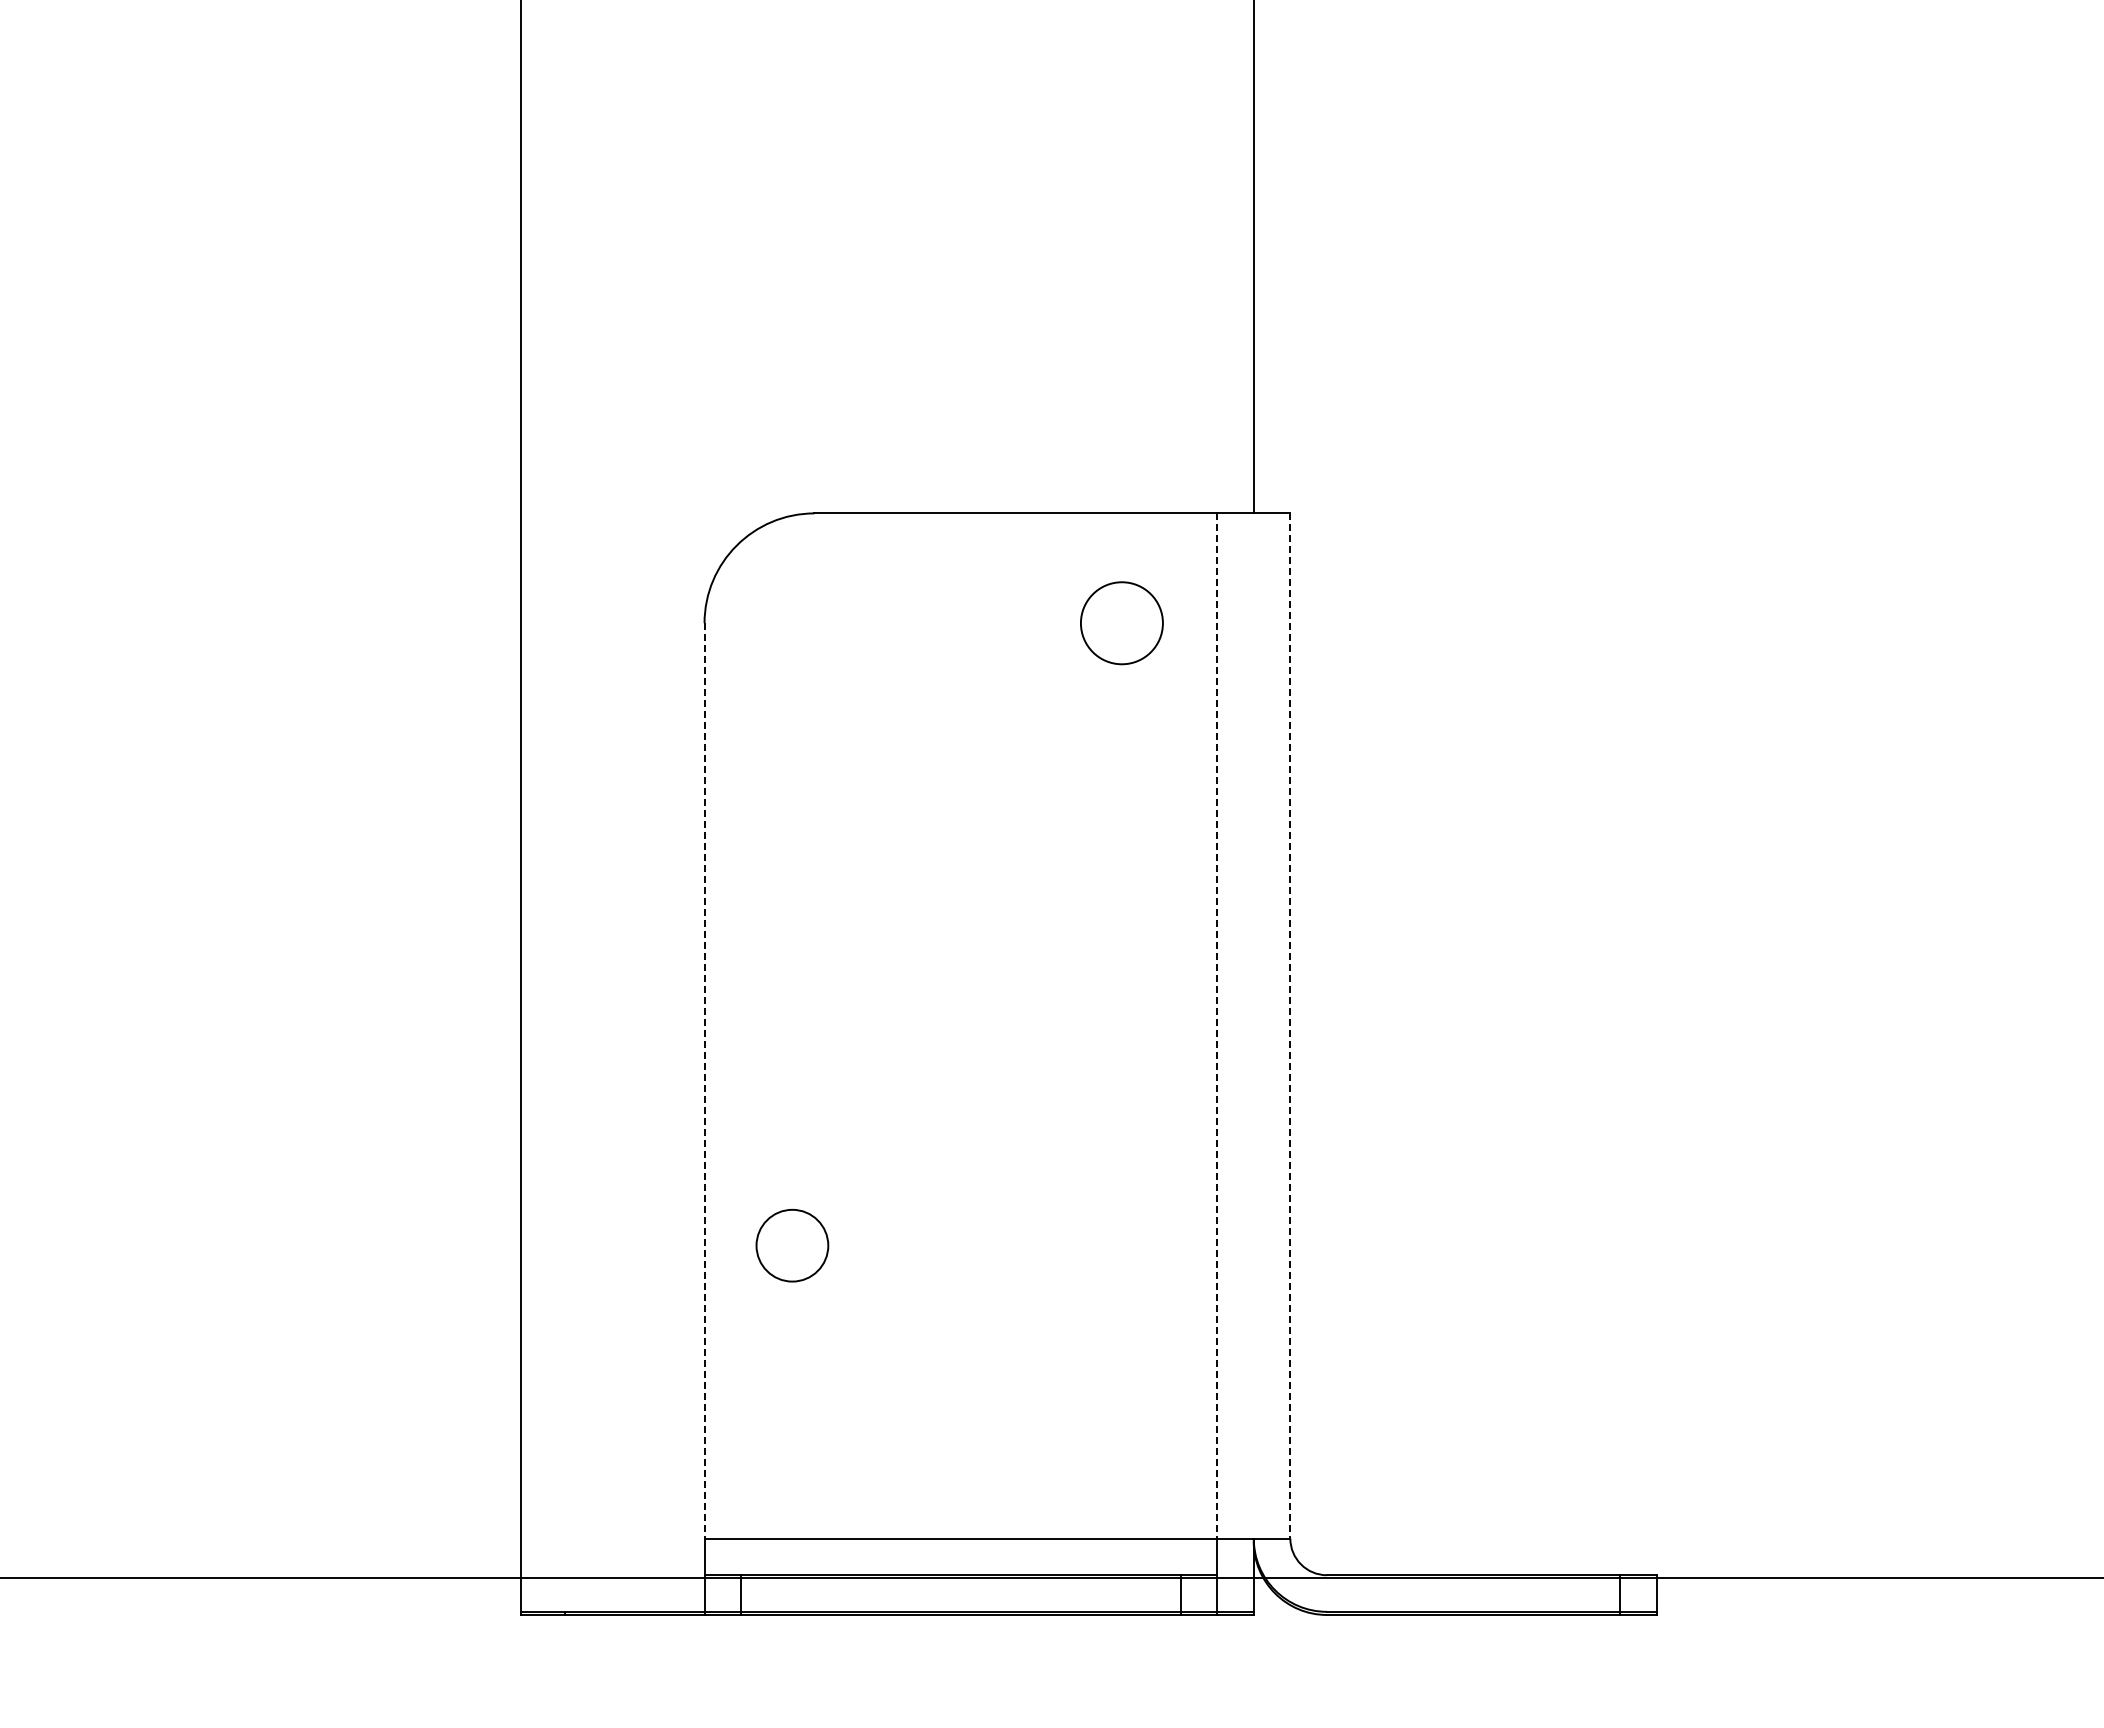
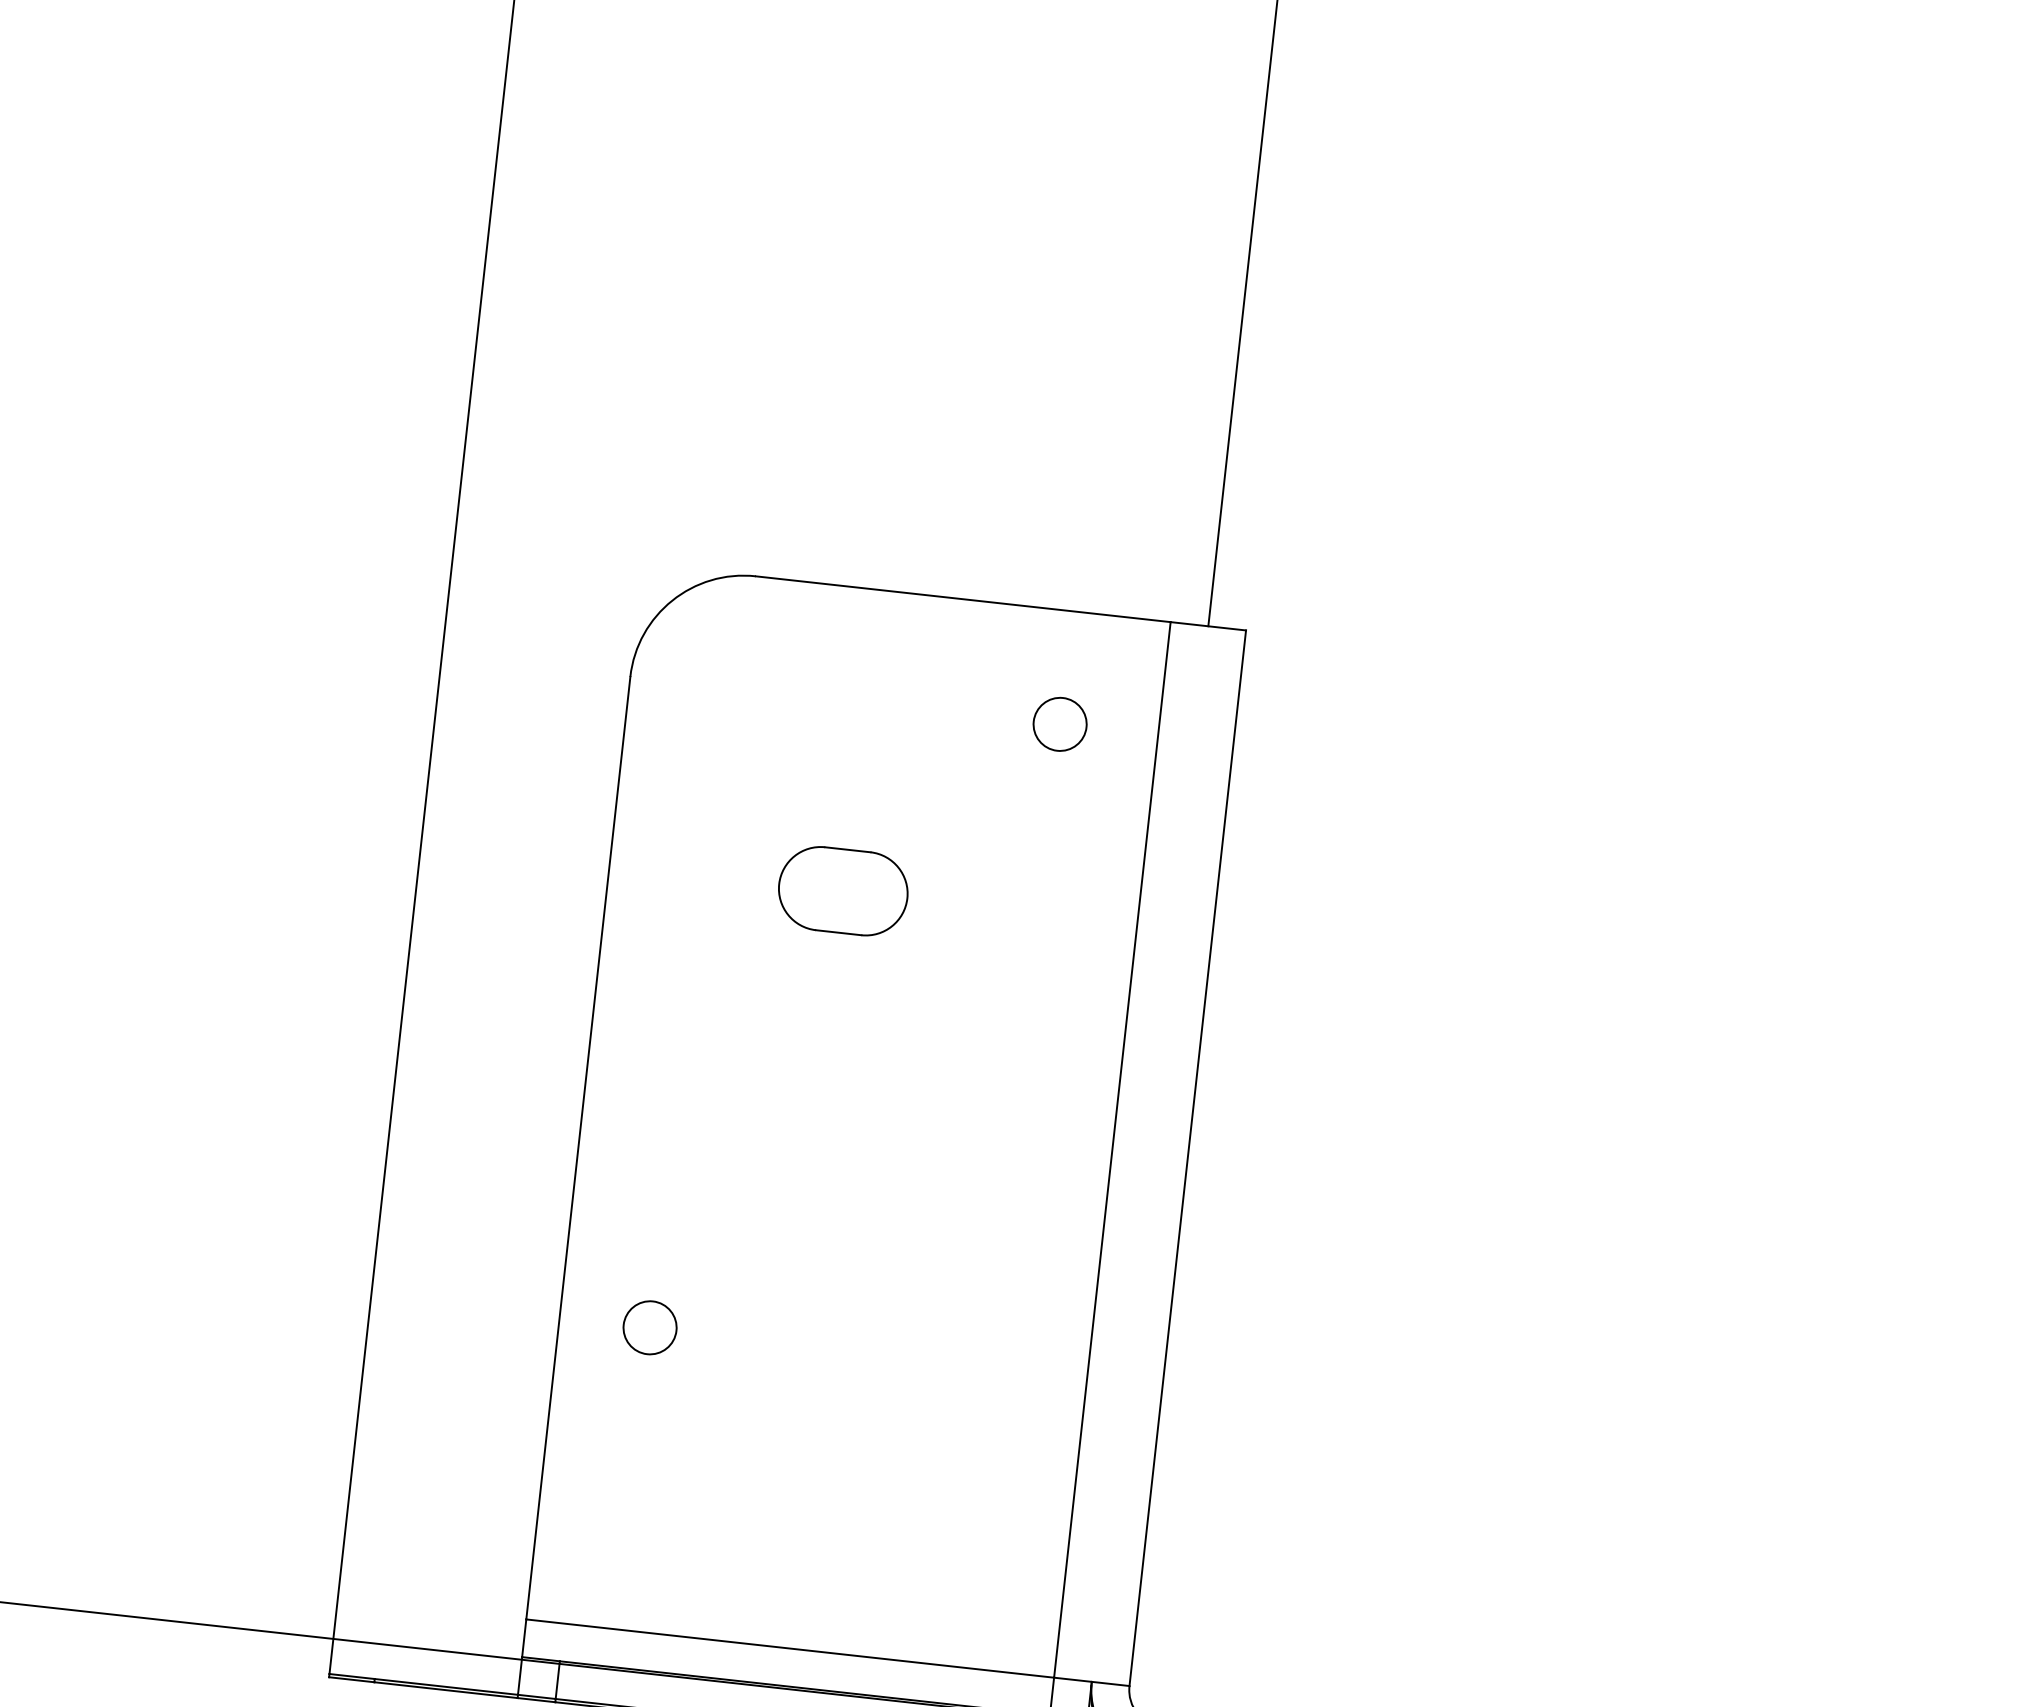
circle: (1121, 622) -> (1059, 723), size x0.62
part: (931, 806) -> (843, 891), added
line: (1217, 1026) -> (1112, 1150), dashed -> solid
line: (1290, 1026) -> (1187, 1158), dashed -> solid
line: (704, 1080) -> (578, 1147), dashed -> solid
circle: (792, 1245) -> (650, 1327), size x0.71

